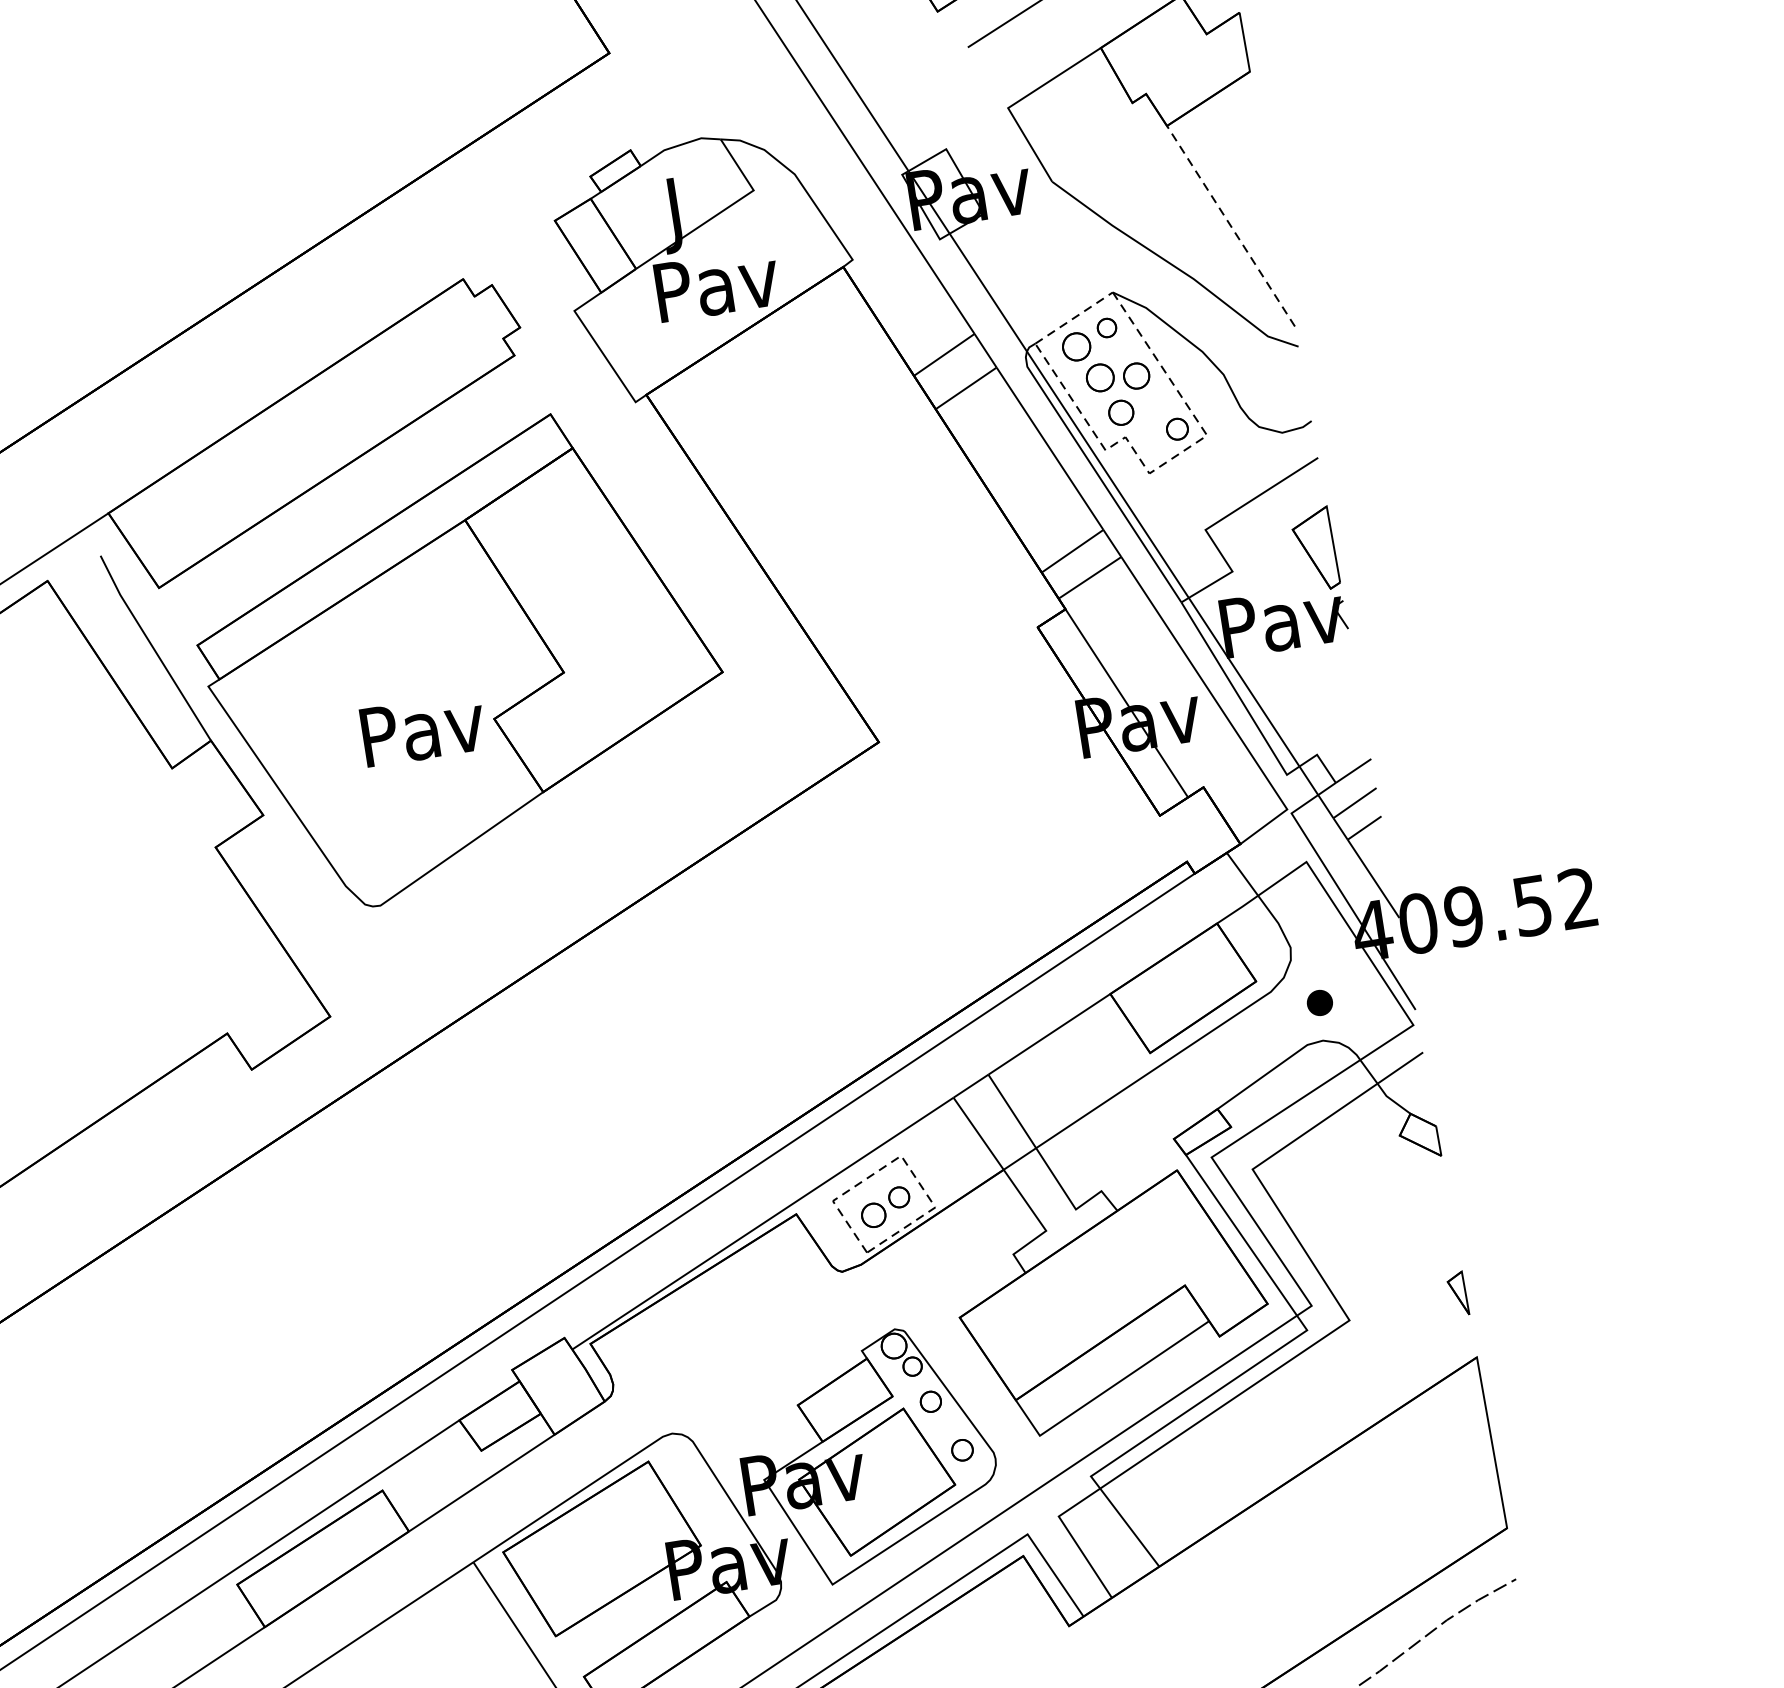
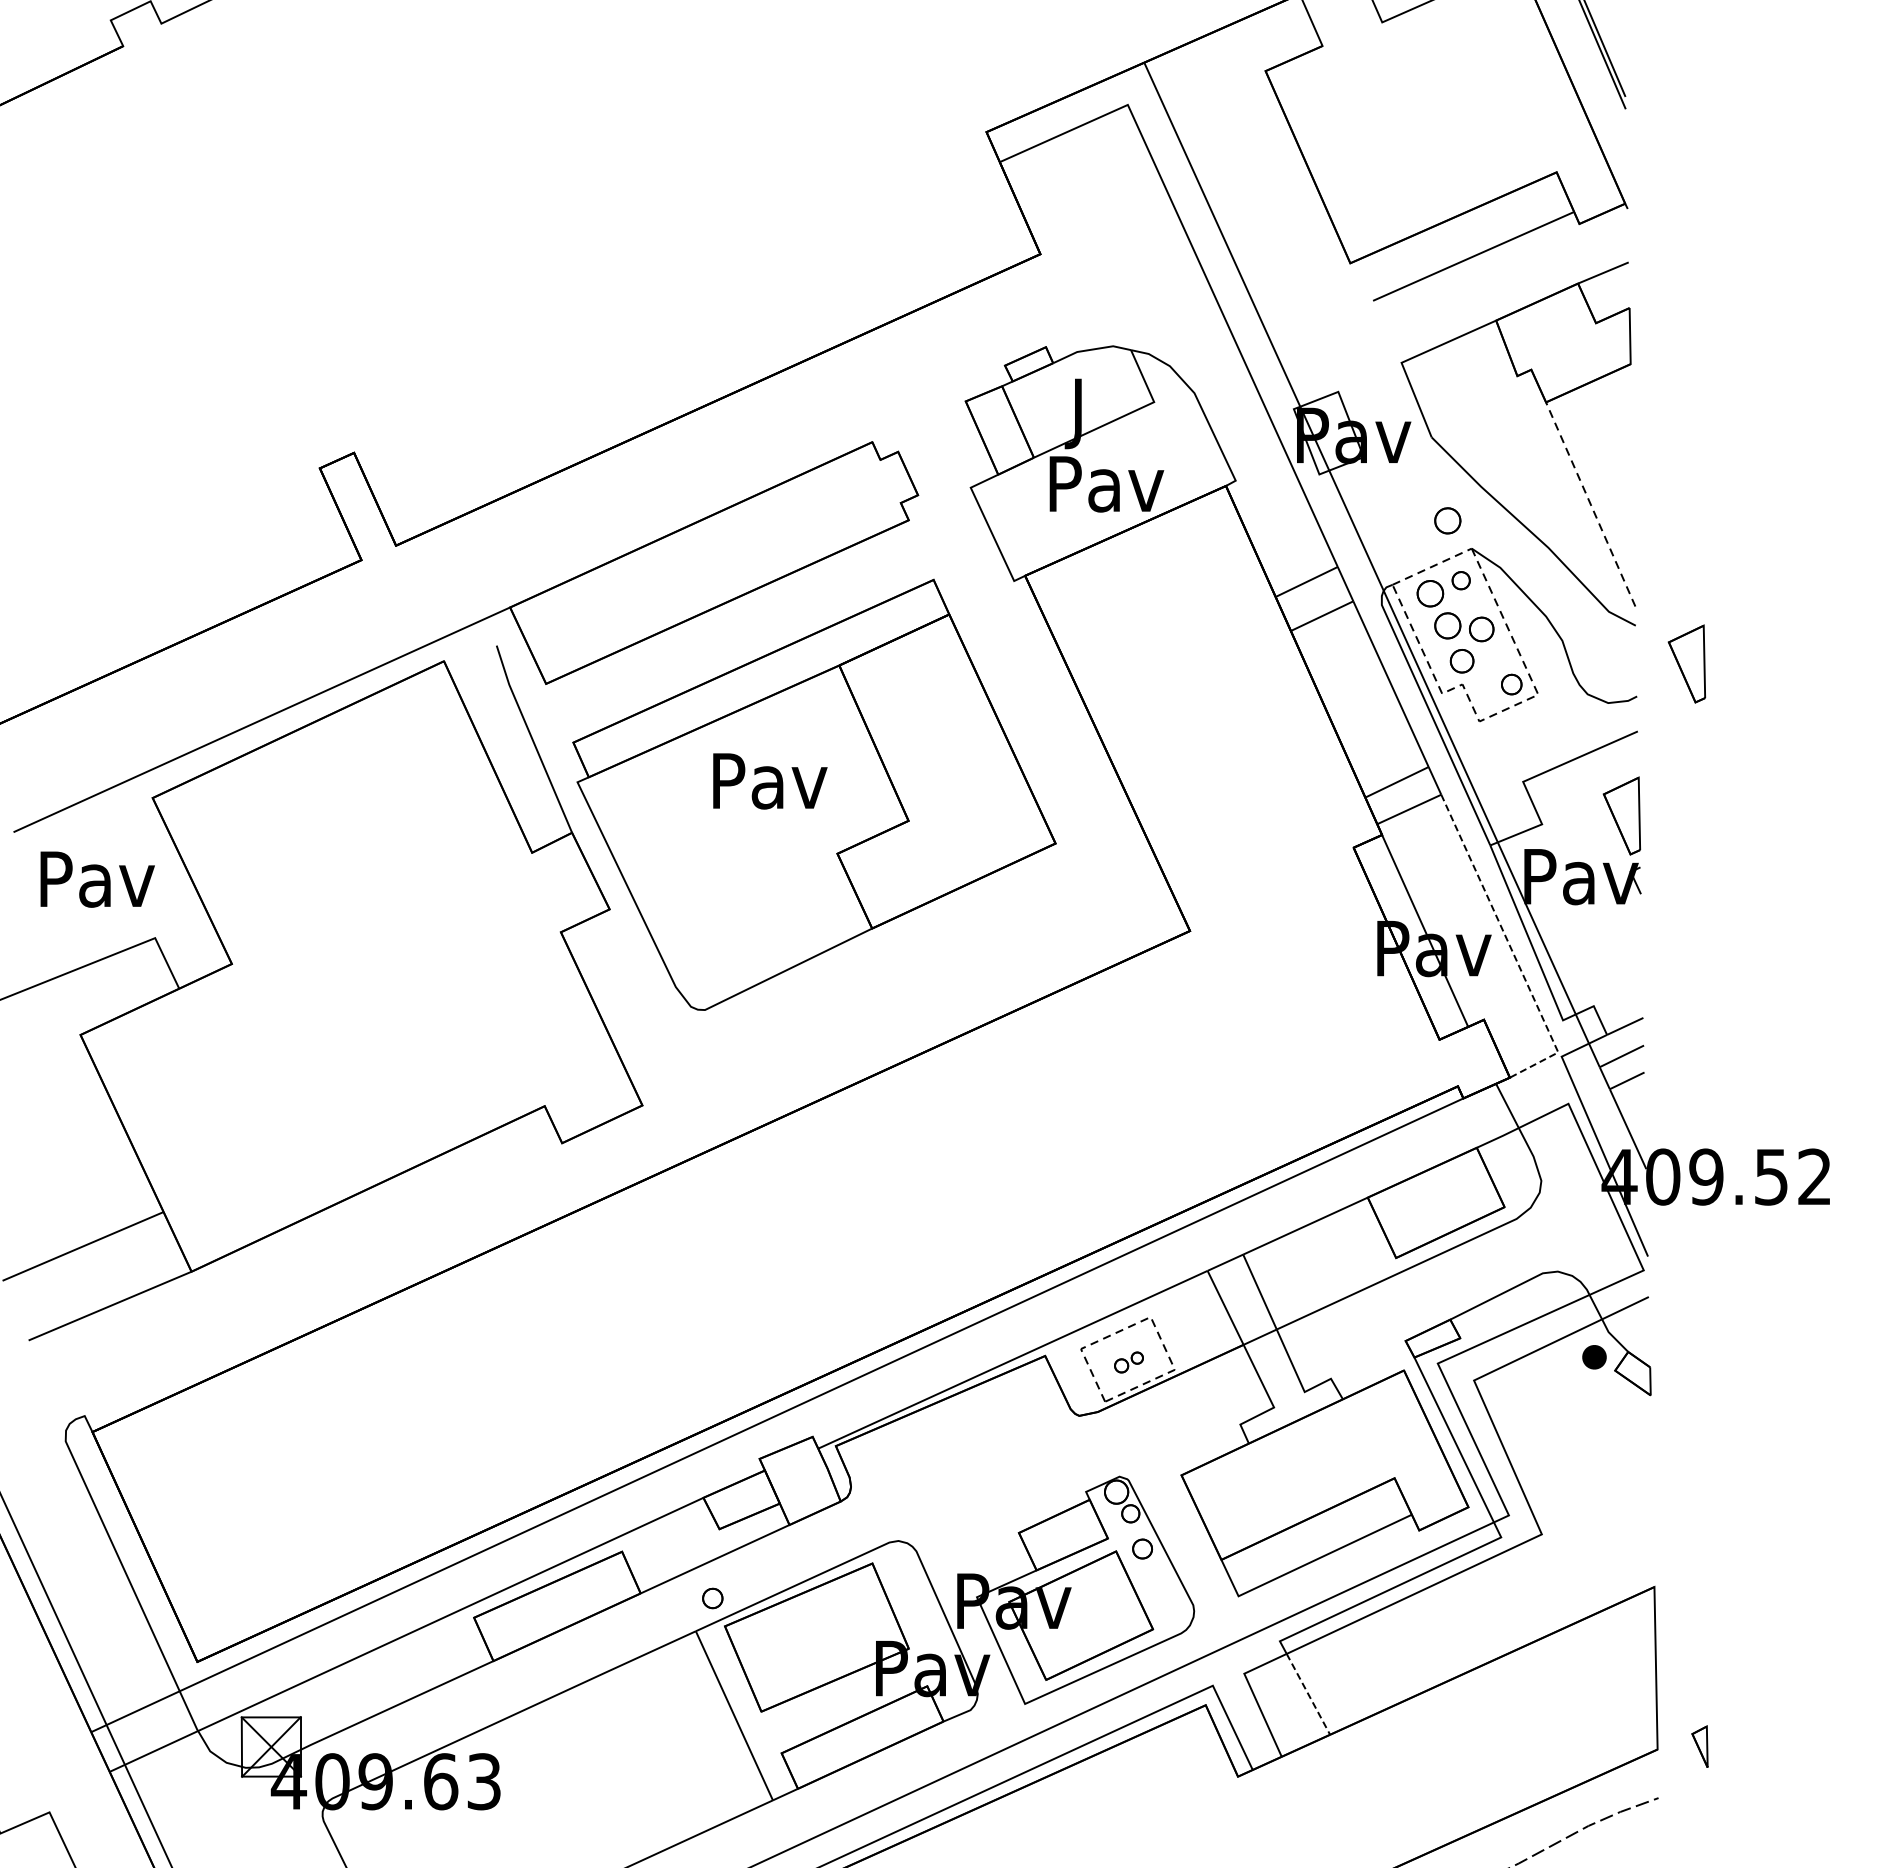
part: (1082, 266) -> (1447, 520), added
part: (1358, 378) -> (1686, 663), added
line: (1220, 708) -> (1511, 949), solid -> dashed
text: (423, 729) -> (770, 781), moved
part: (1319, 1003) -> (1594, 1357), moved
part: (885, 1207) -> (1128, 1362), size x0.6
part: (1457, 1293) -> (1699, 1746), moved
part: (962, 1450) -> (712, 1598), moved
line: (1129, 1527) -> (1308, 1694), solid -> dashed

